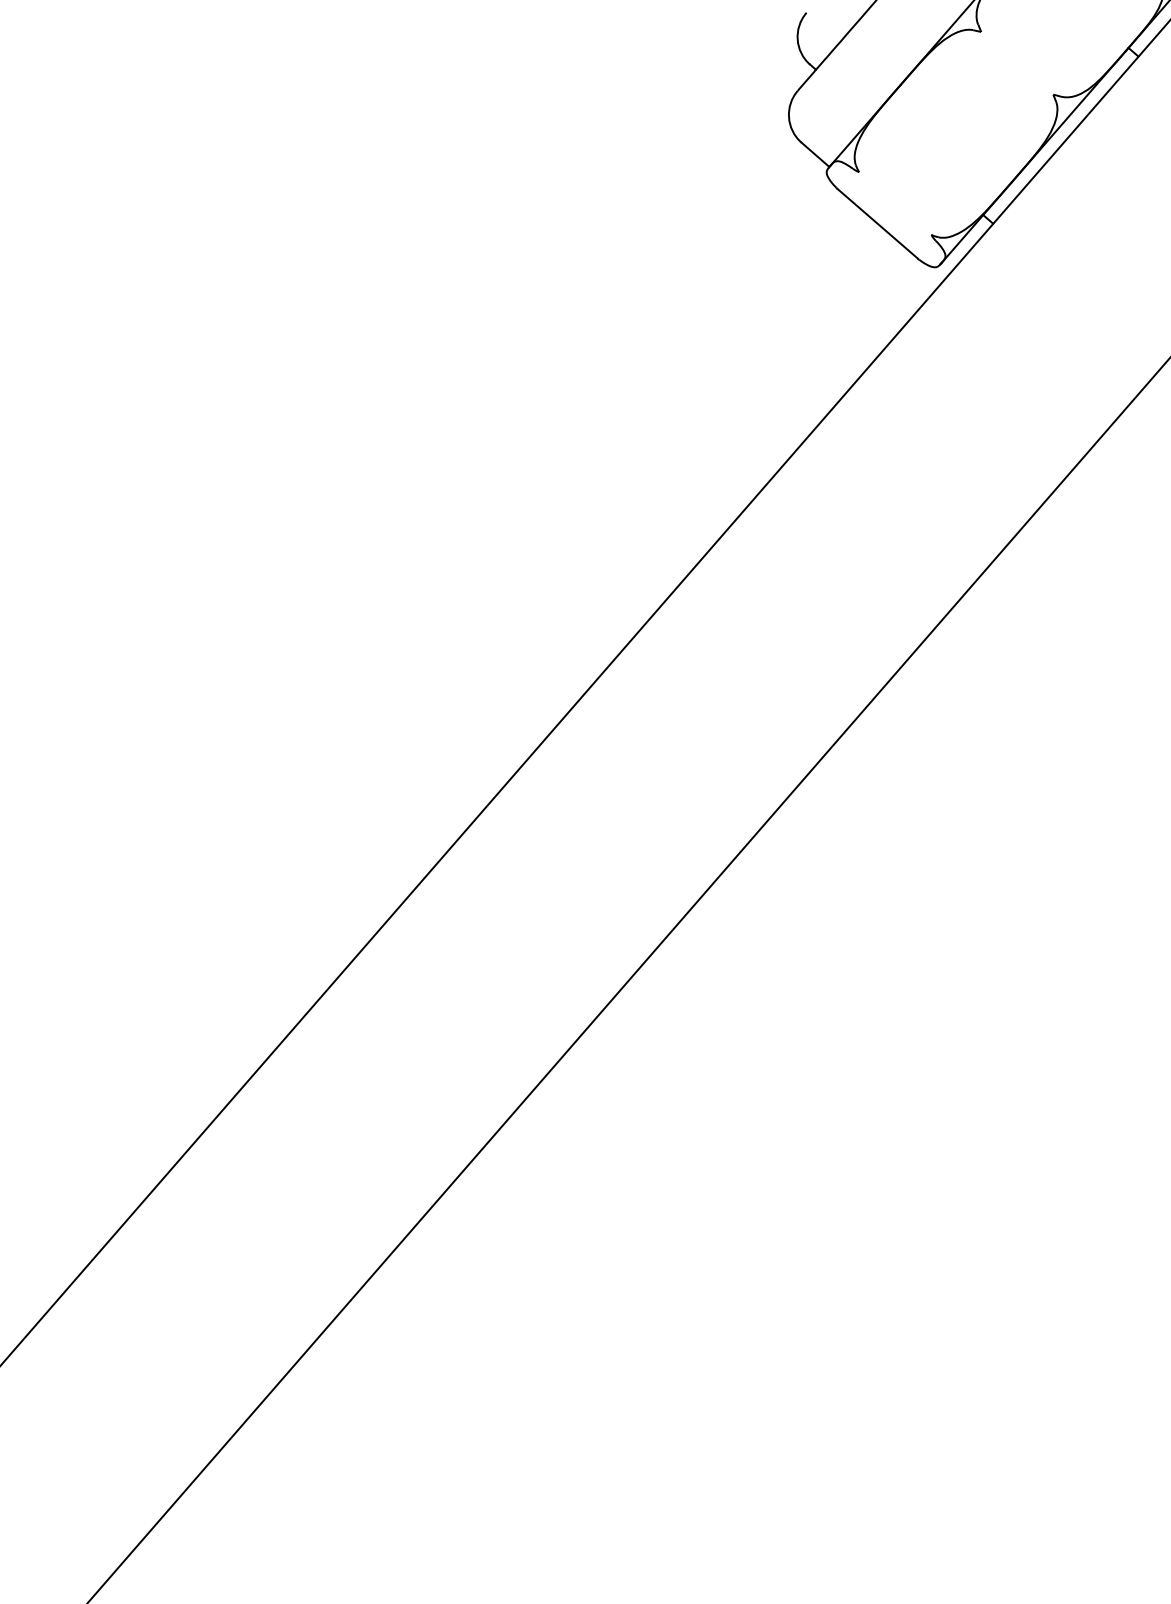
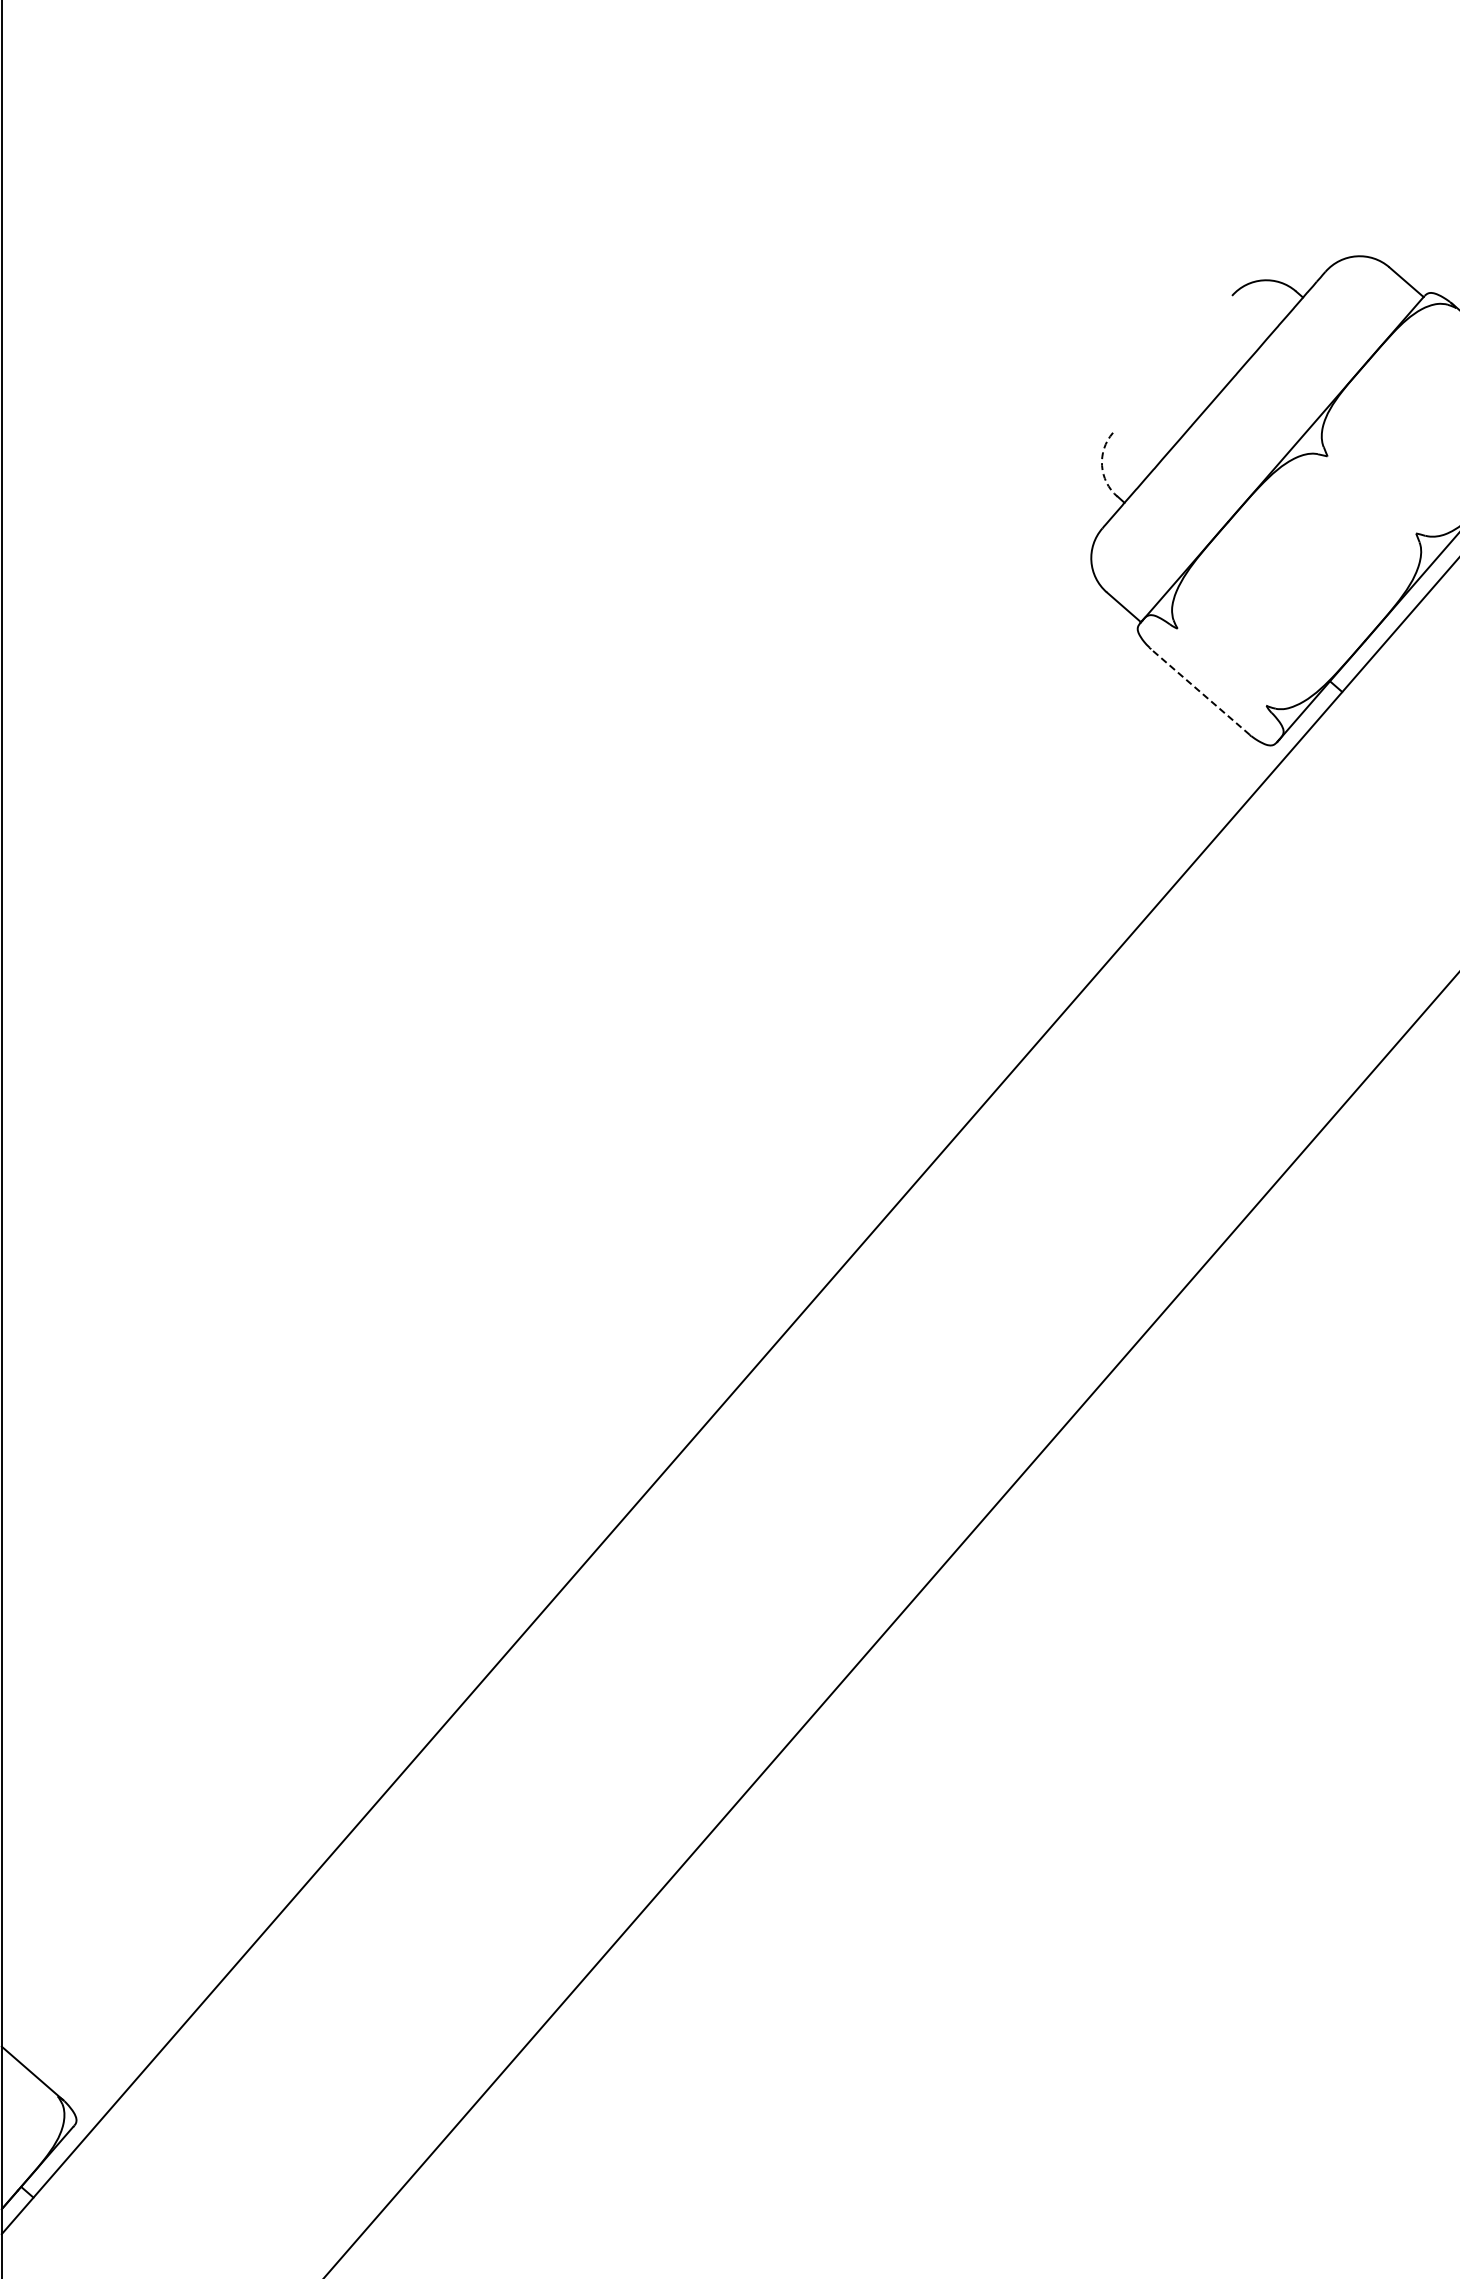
arc: (798, 39) -> (1102, 465), solid -> dashed
line: (877, 223) -> (1200, 691), solid -> dashed

